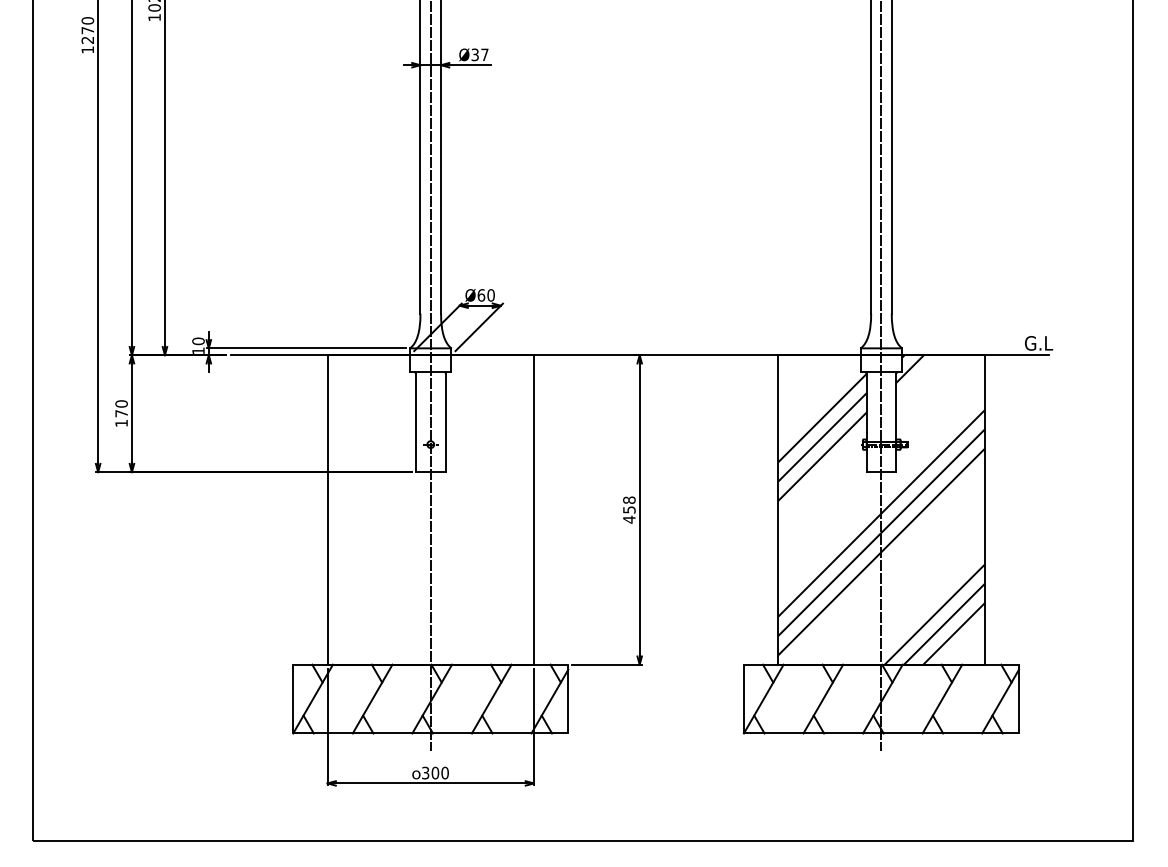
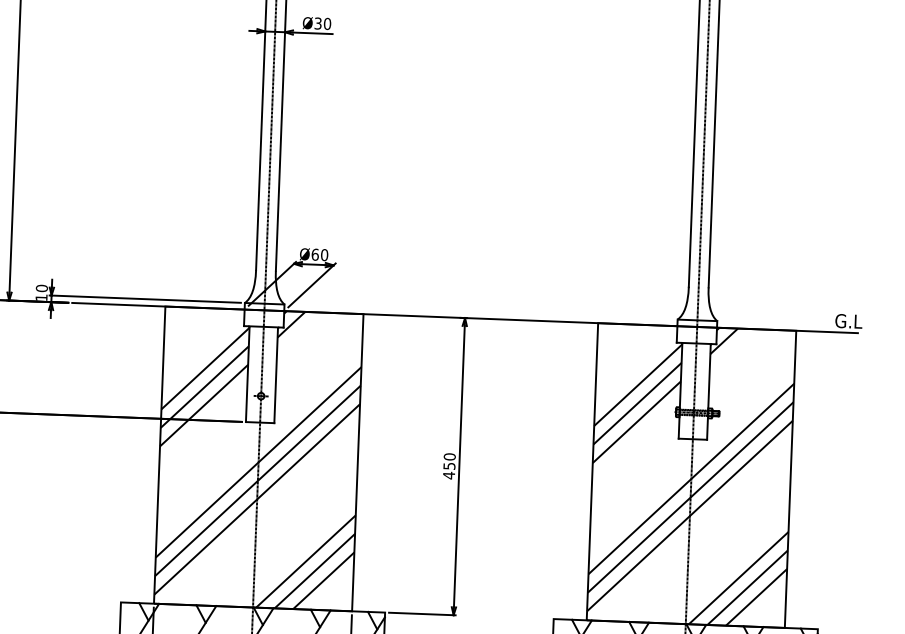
text: (484, 54) -> (327, 23), Ø37 -> Ø30
text: (629, 499) -> (449, 456), 458 -> 450
hatch: (430, 509) -> (258, 458), added

